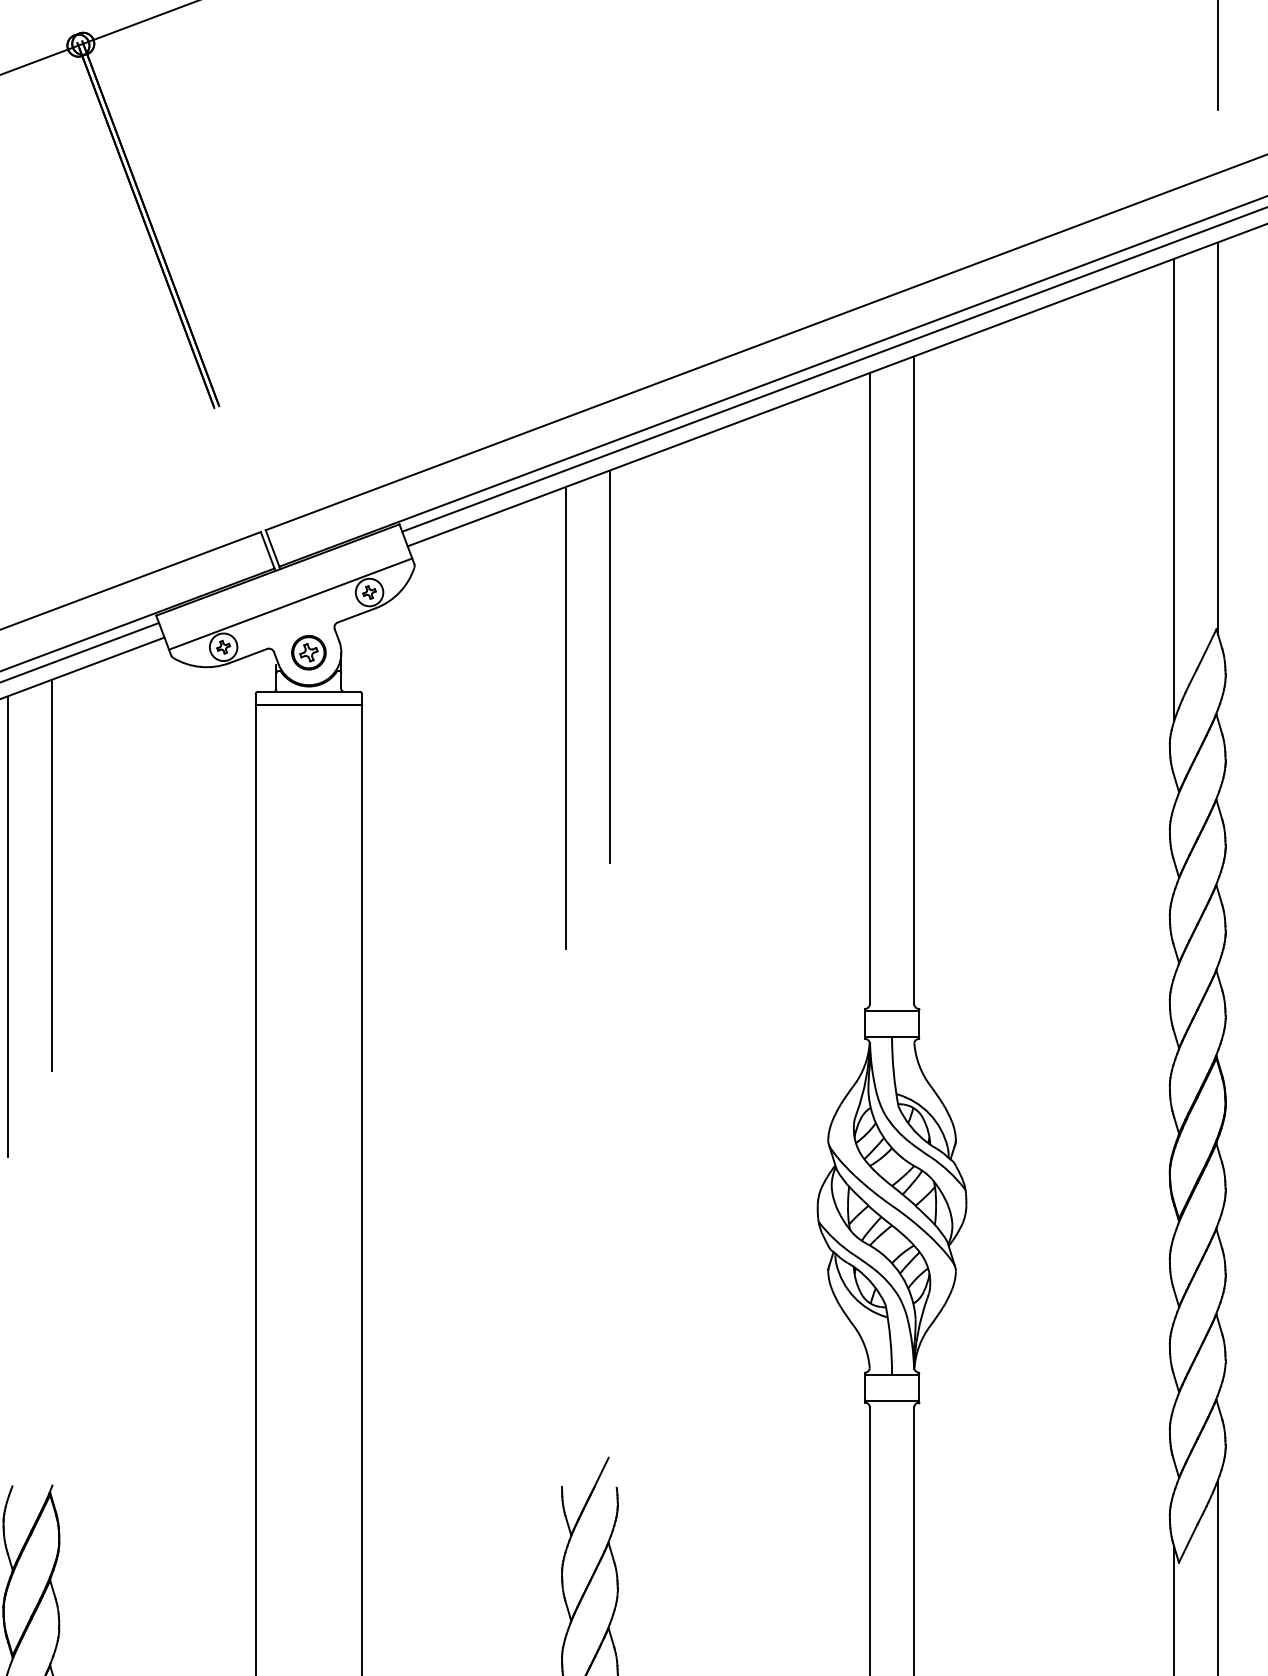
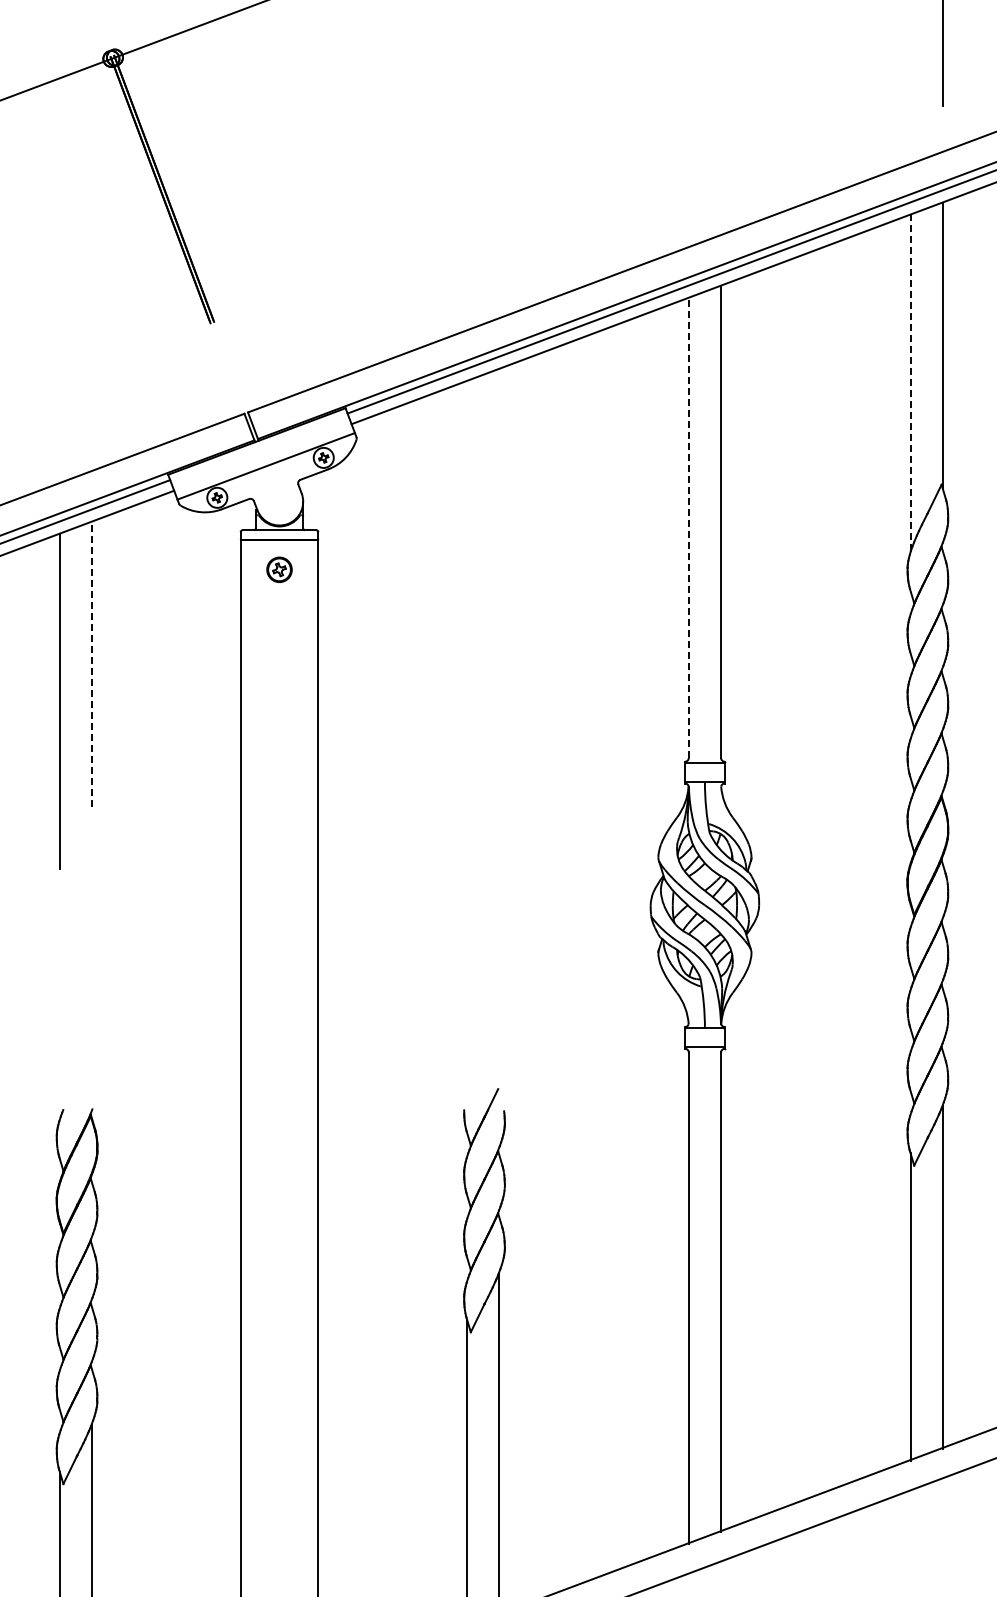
line: (1173, 490) -> (910, 383), solid -> dashed
part: (308, 652) -> (279, 569), moved
line: (610, 667) -> (499, 512), removed
line: (869, 689) -> (688, 528), solid -> dashed
line: (566, 718) -> (467, 549), removed
line: (51, 875) -> (91, 664), solid -> dashed

